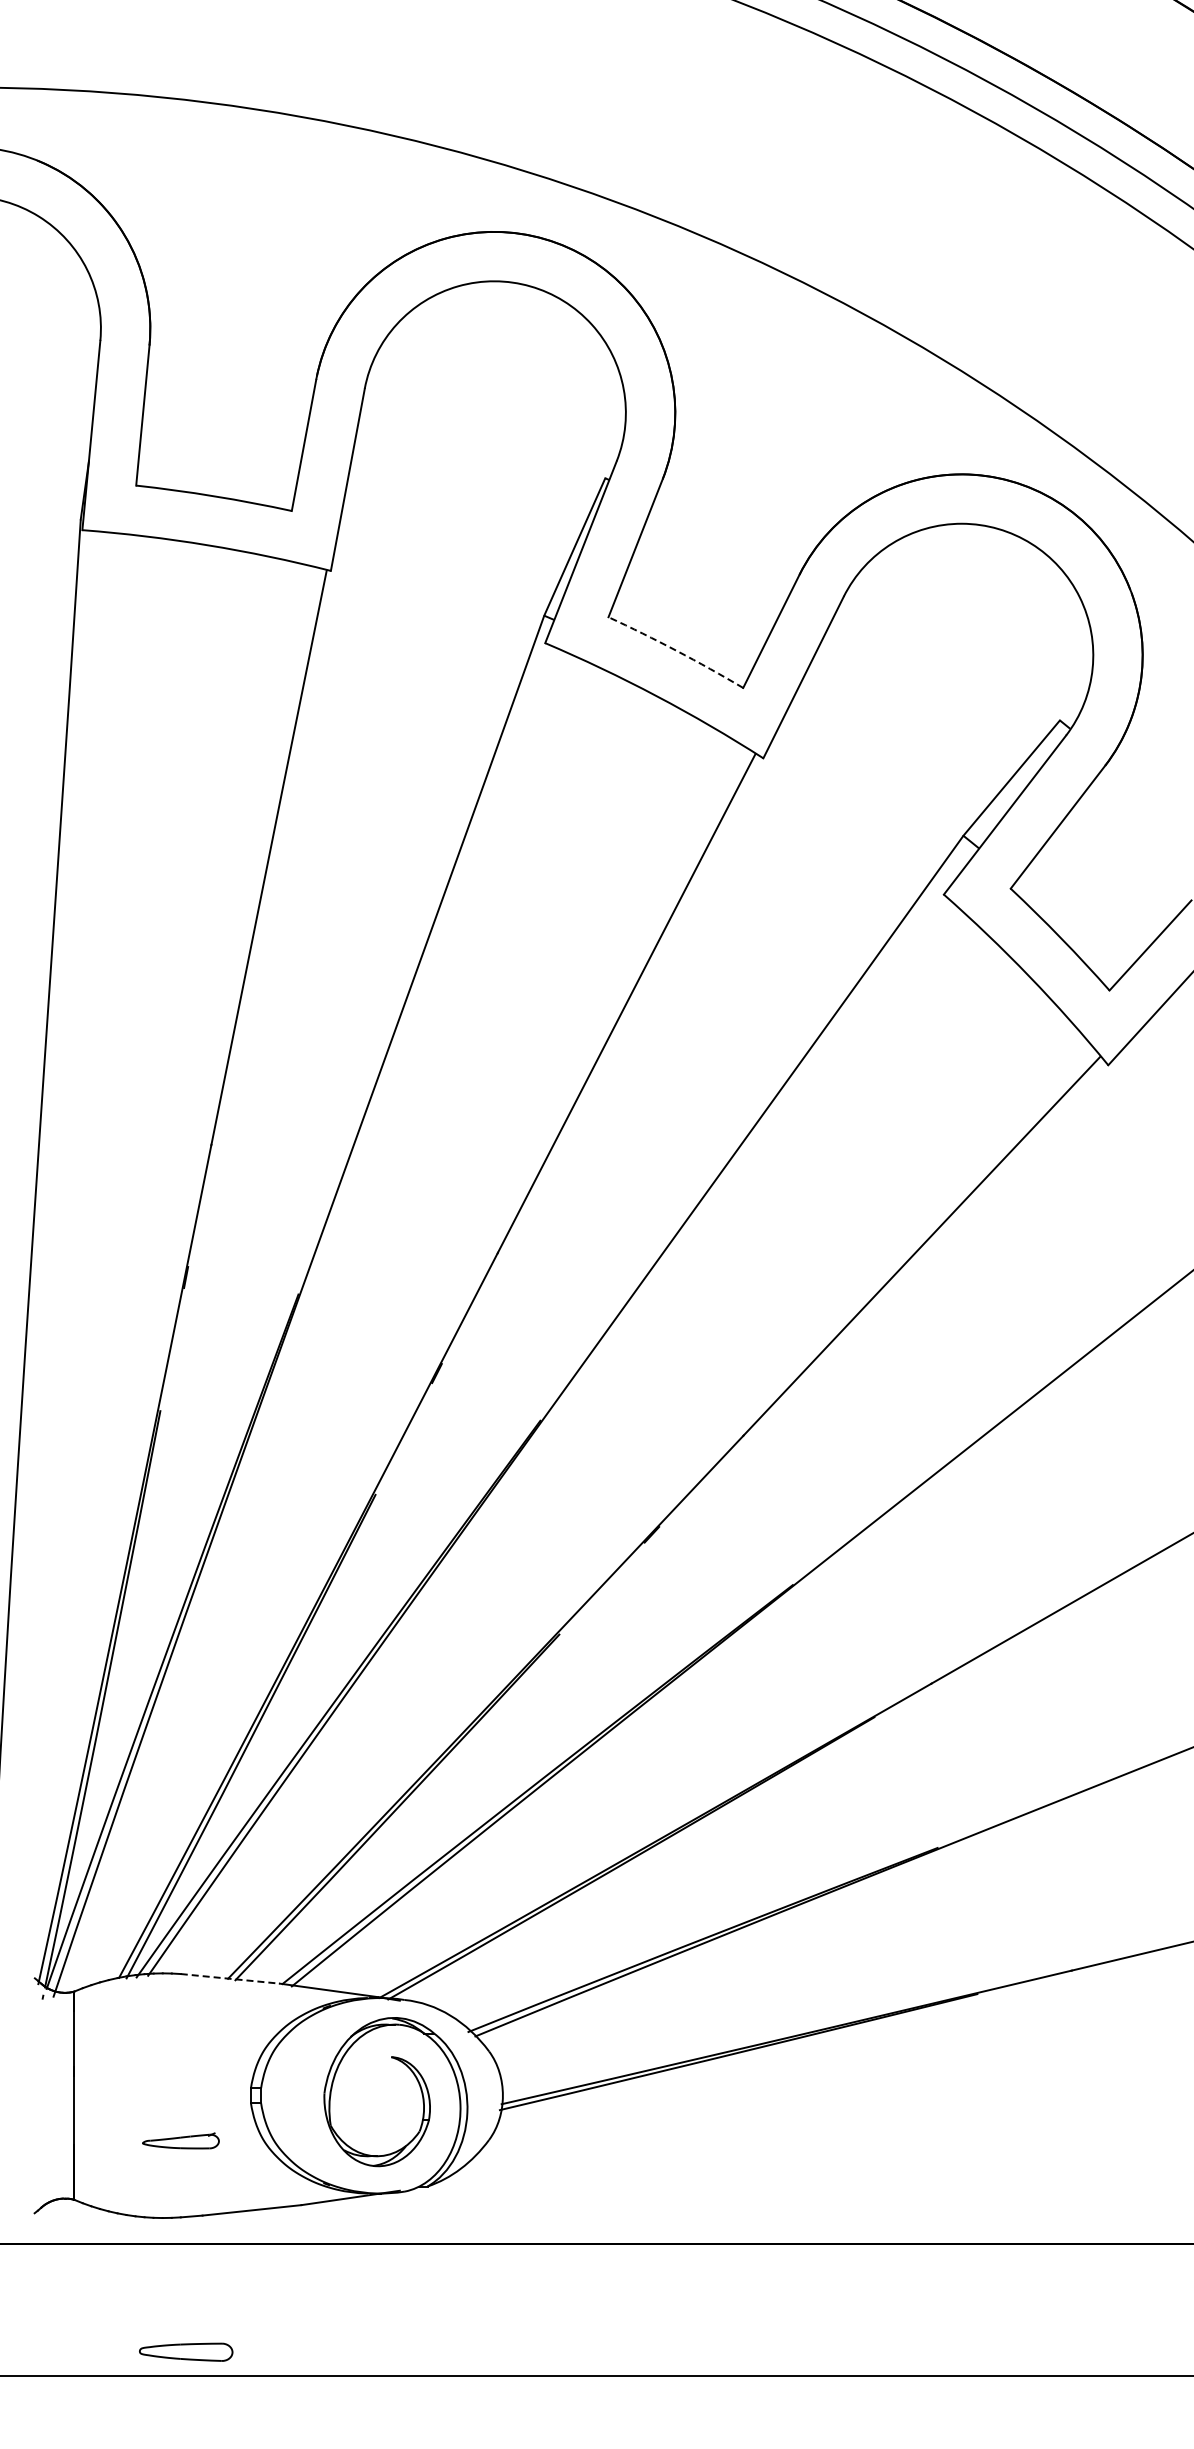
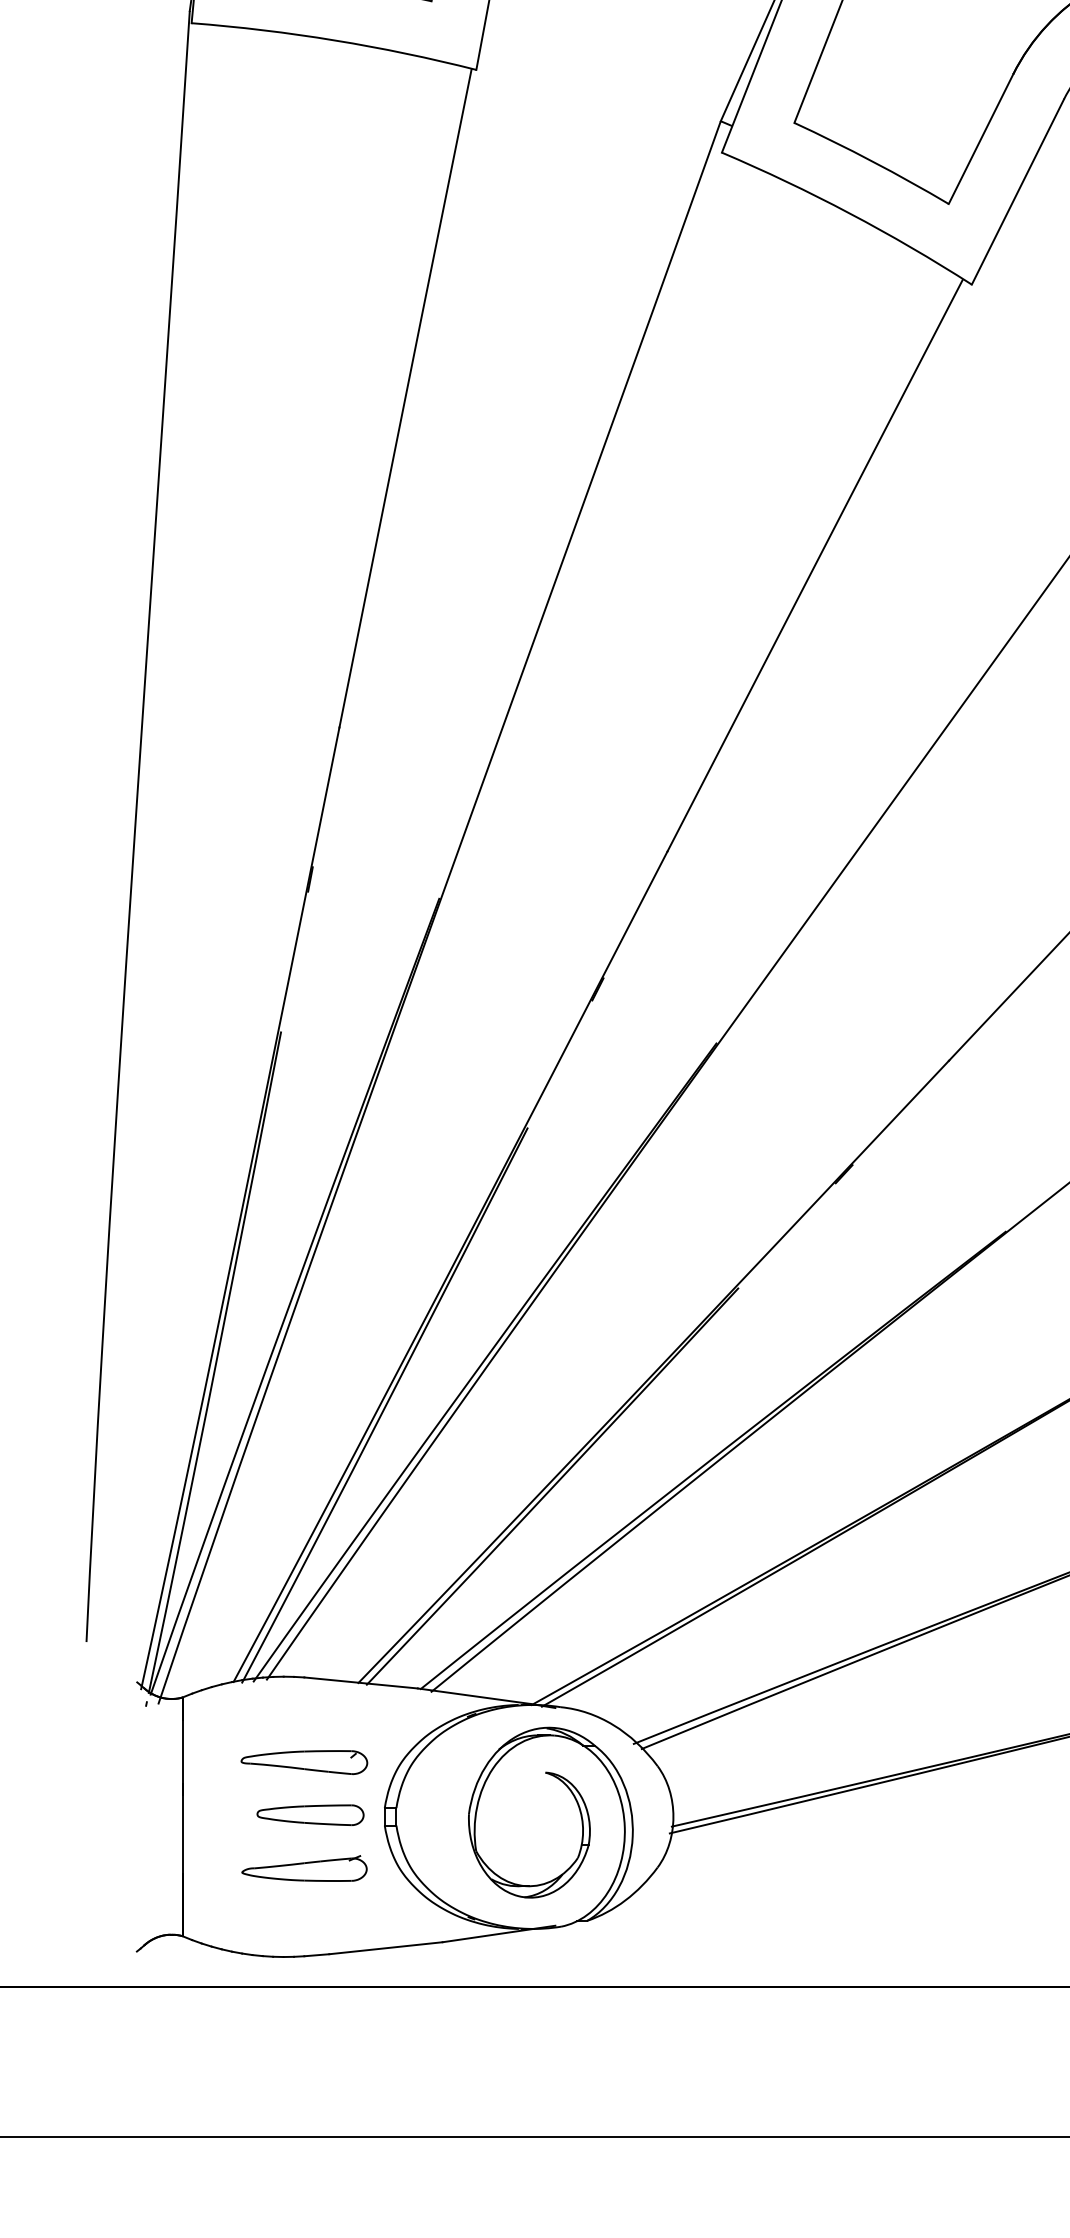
arc: (676, 650) -> (872, 161), dashed -> solid
line: (230, 1978) -> (361, 1682), dashed -> solid
part: (180, 2048) -> (304, 1762), added
part: (180, 2140) -> (304, 1868), size x1.43
part: (186, 2351) -> (310, 1814), moved

